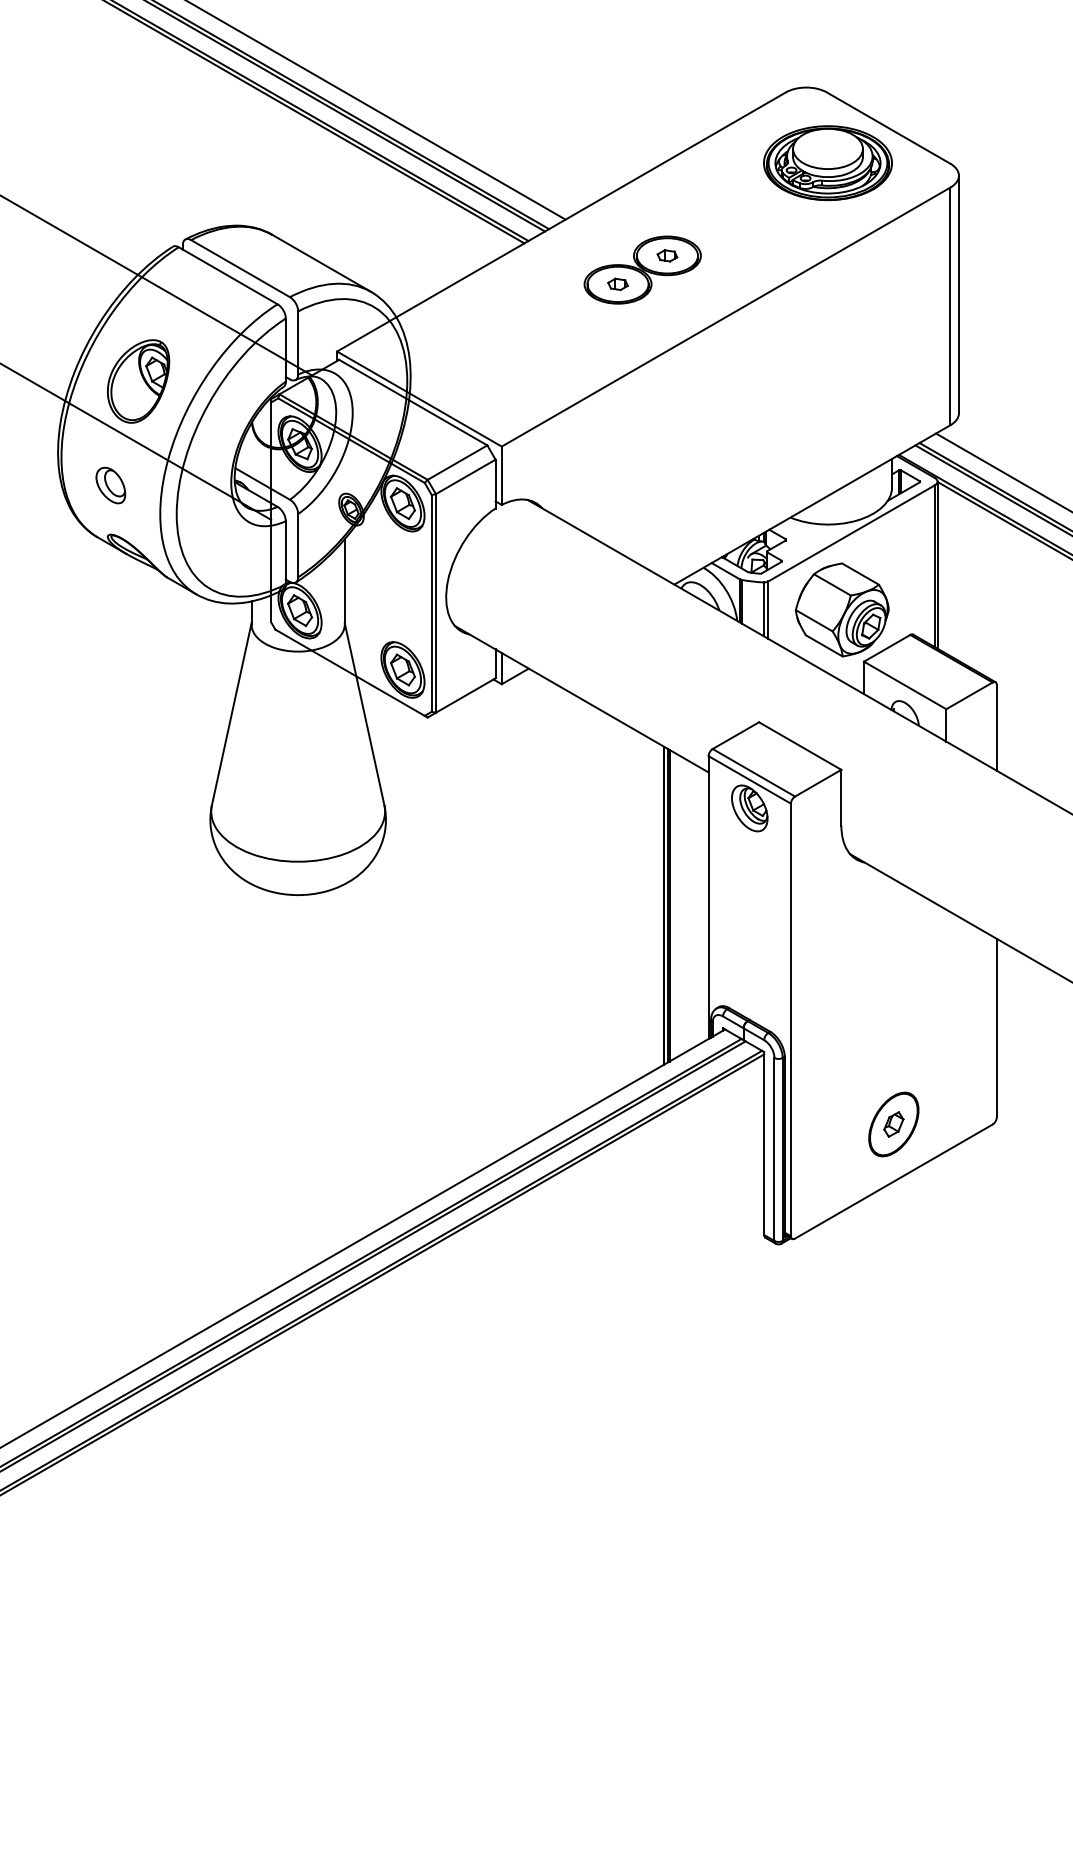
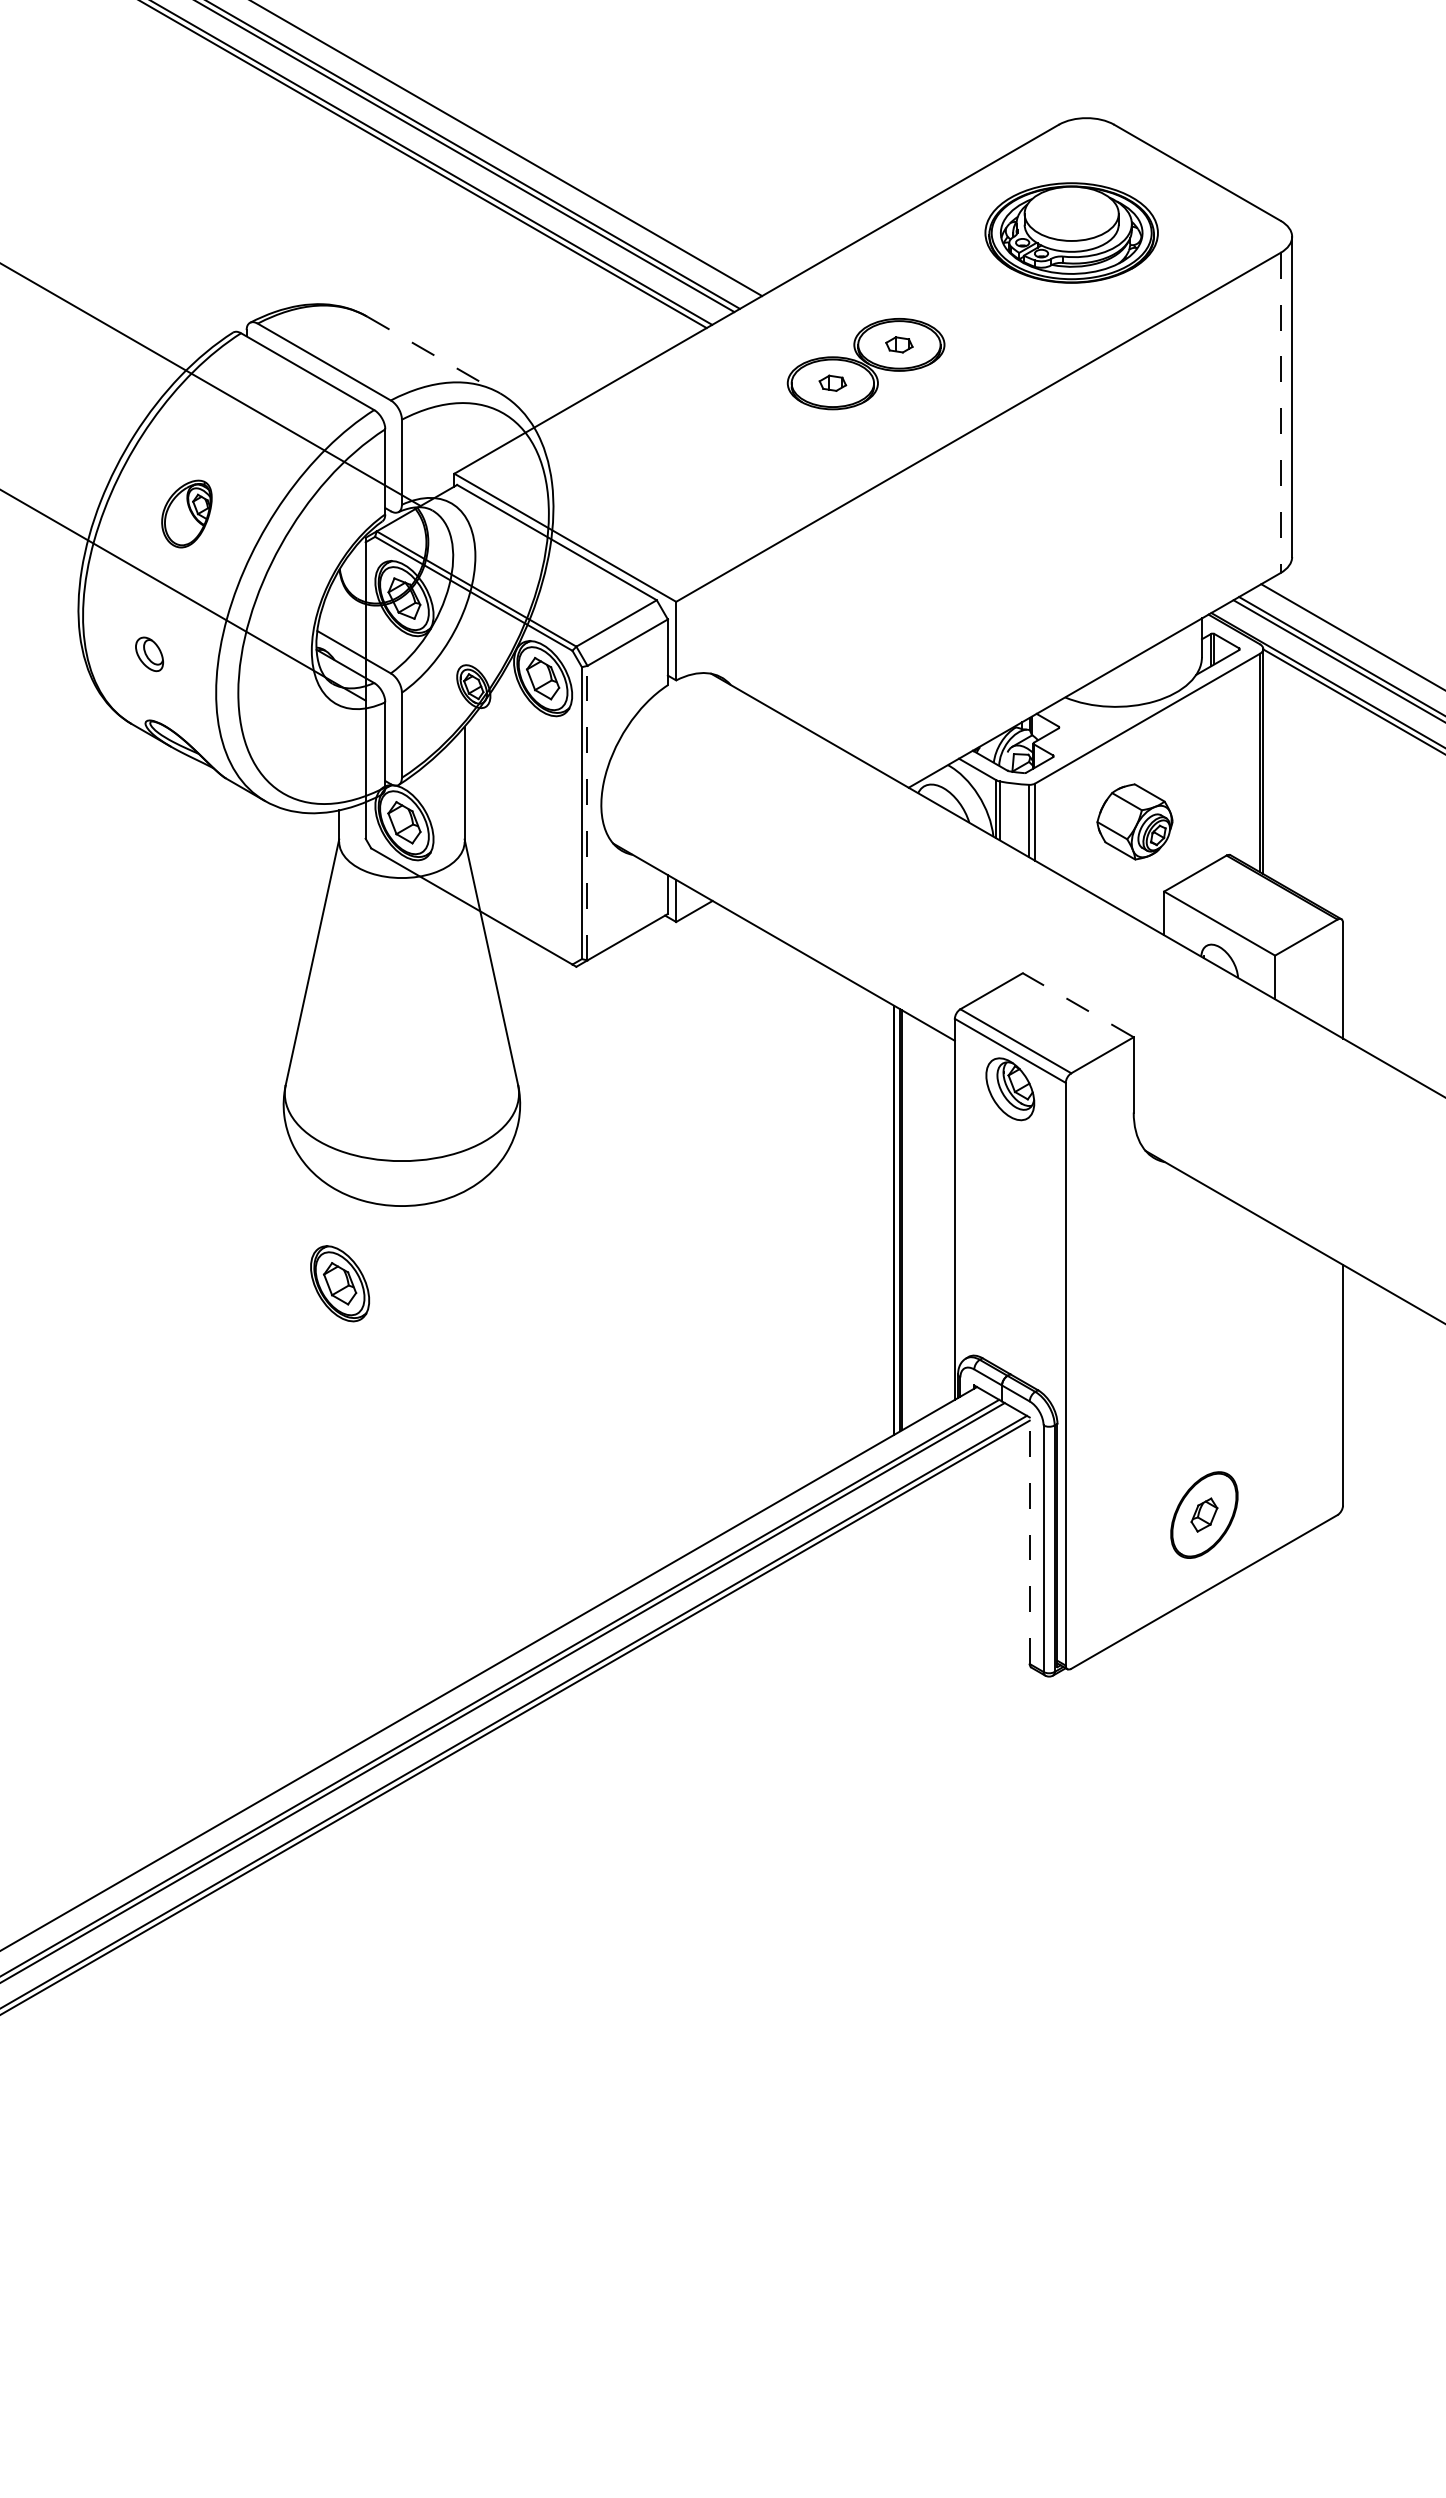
part: (827, 162) -> (1071, 232), moved
line: (321, 263) -> (433, 354), solid -> dashed
line: (950, 306) -> (1280, 413), solid -> dashed
part: (138, 381) -> (186, 513), size x0.6
part: (110, 485) -> (149, 654), size x0.7
line: (435, 602) -> (587, 812), solid -> dashed
part: (841, 609) -> (1134, 821), size x0.6
part: (402, 669) -> (339, 1283), moved
line: (799, 746) -> (1077, 1005), solid -> dashed
line: (764, 1143) -> (1029, 1540), solid -> dashed

